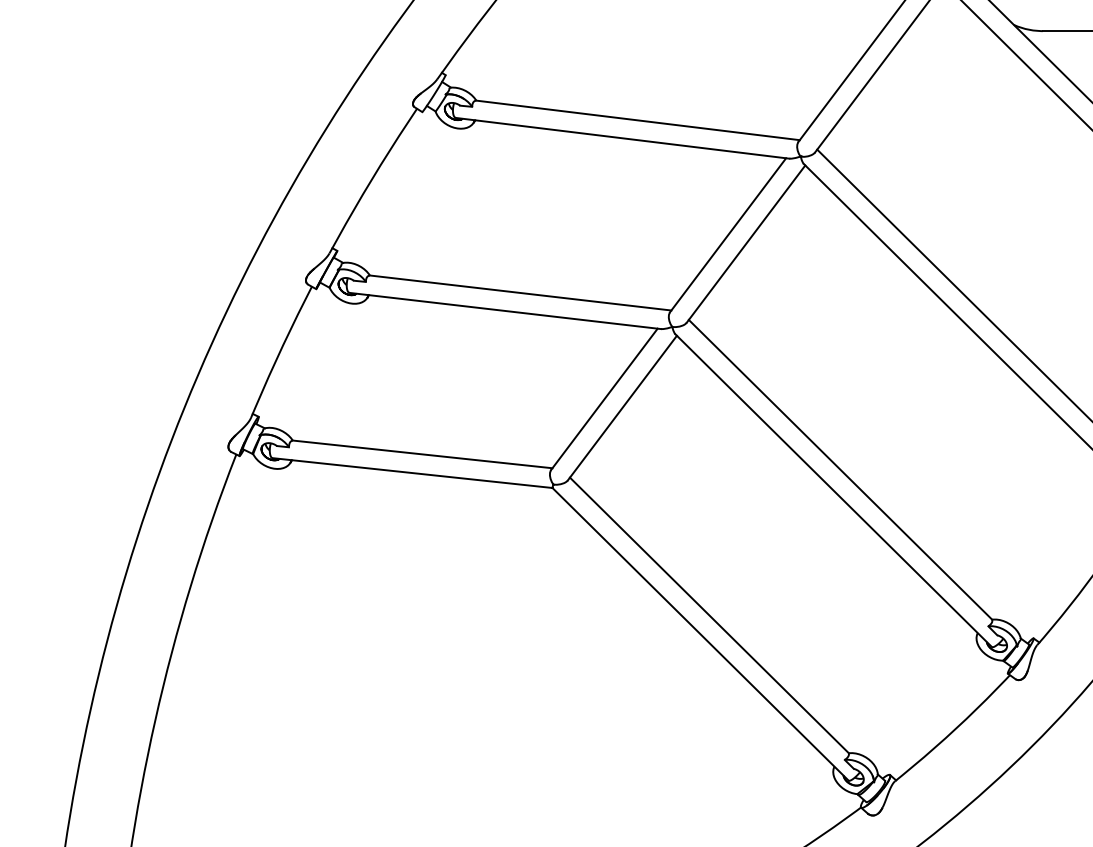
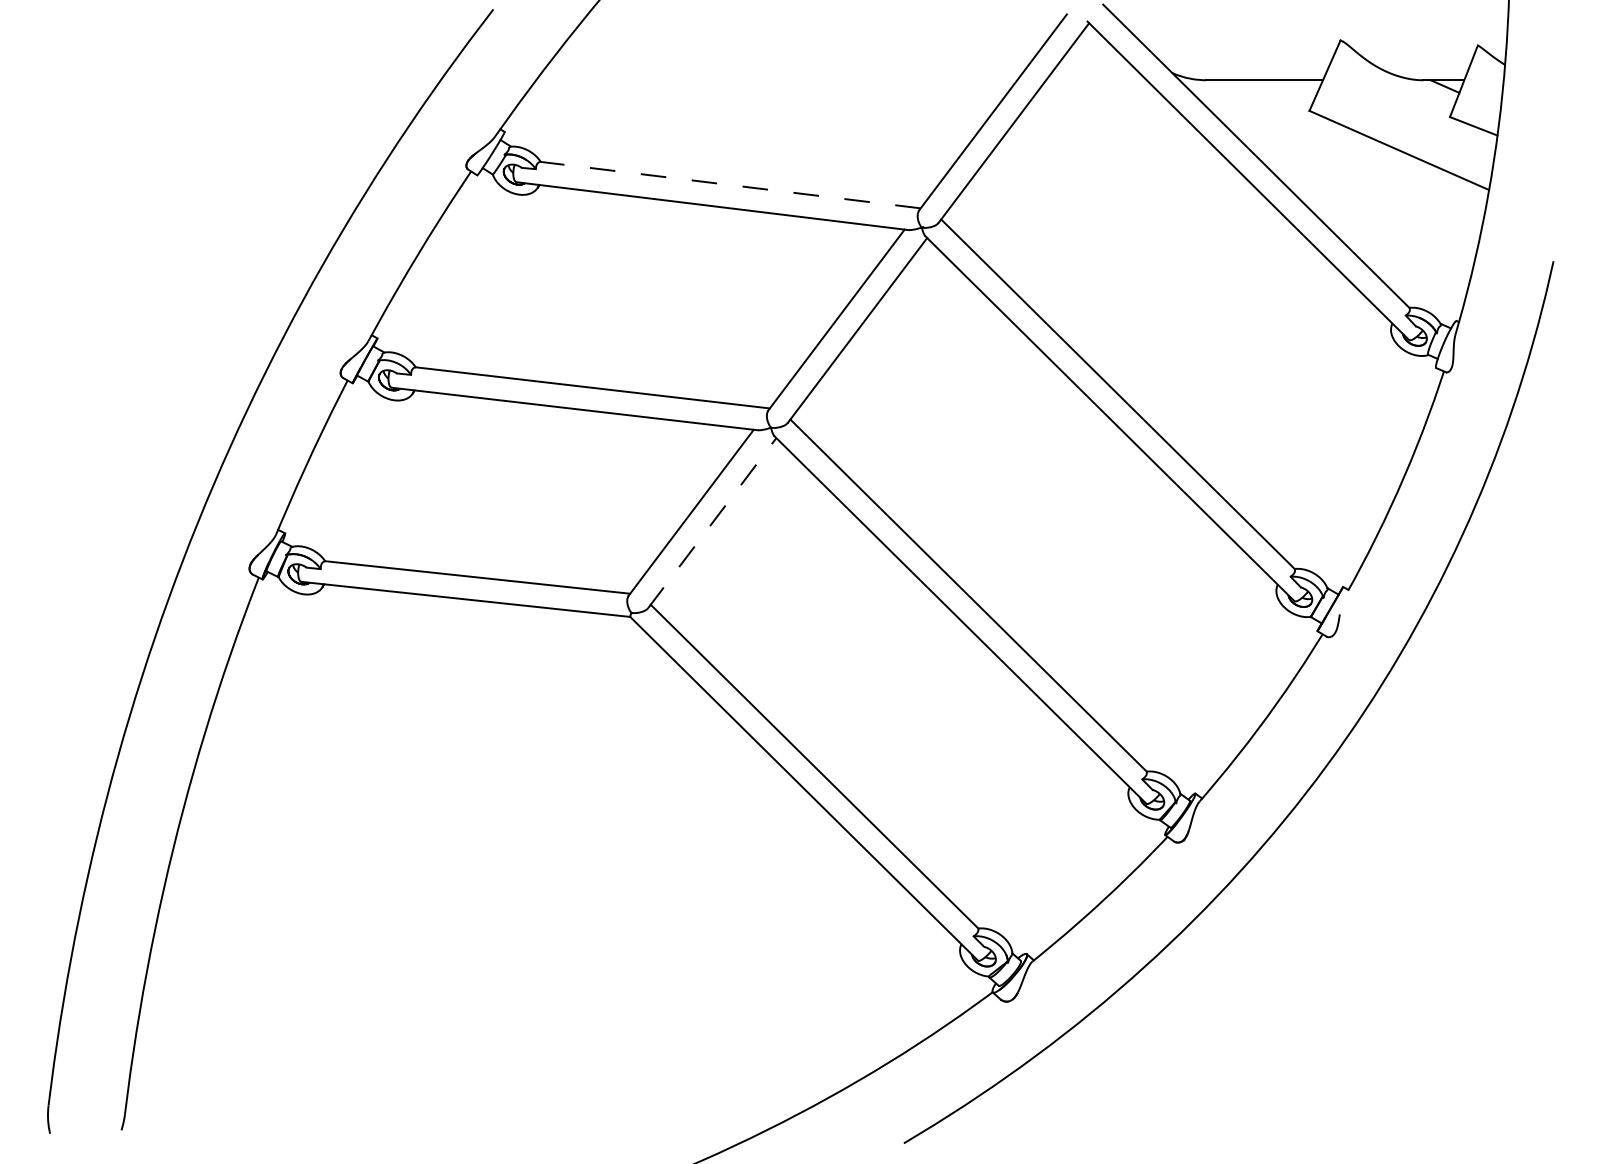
line: (637, 120) -> (730, 185), solid -> dashed
line: (622, 407) -> (712, 522), solid -> dashed

